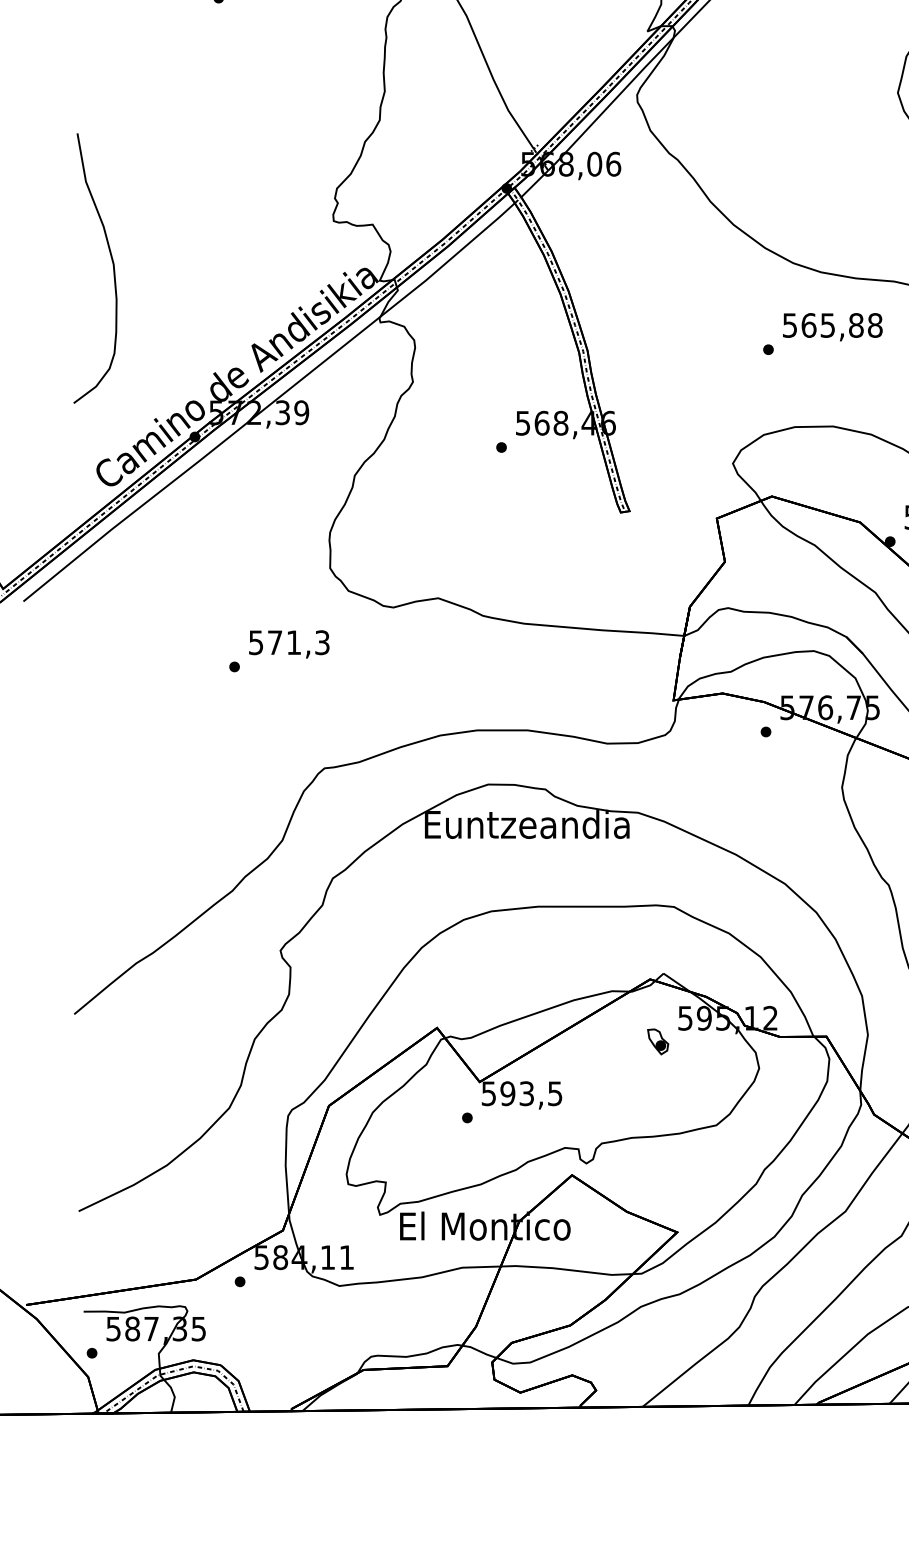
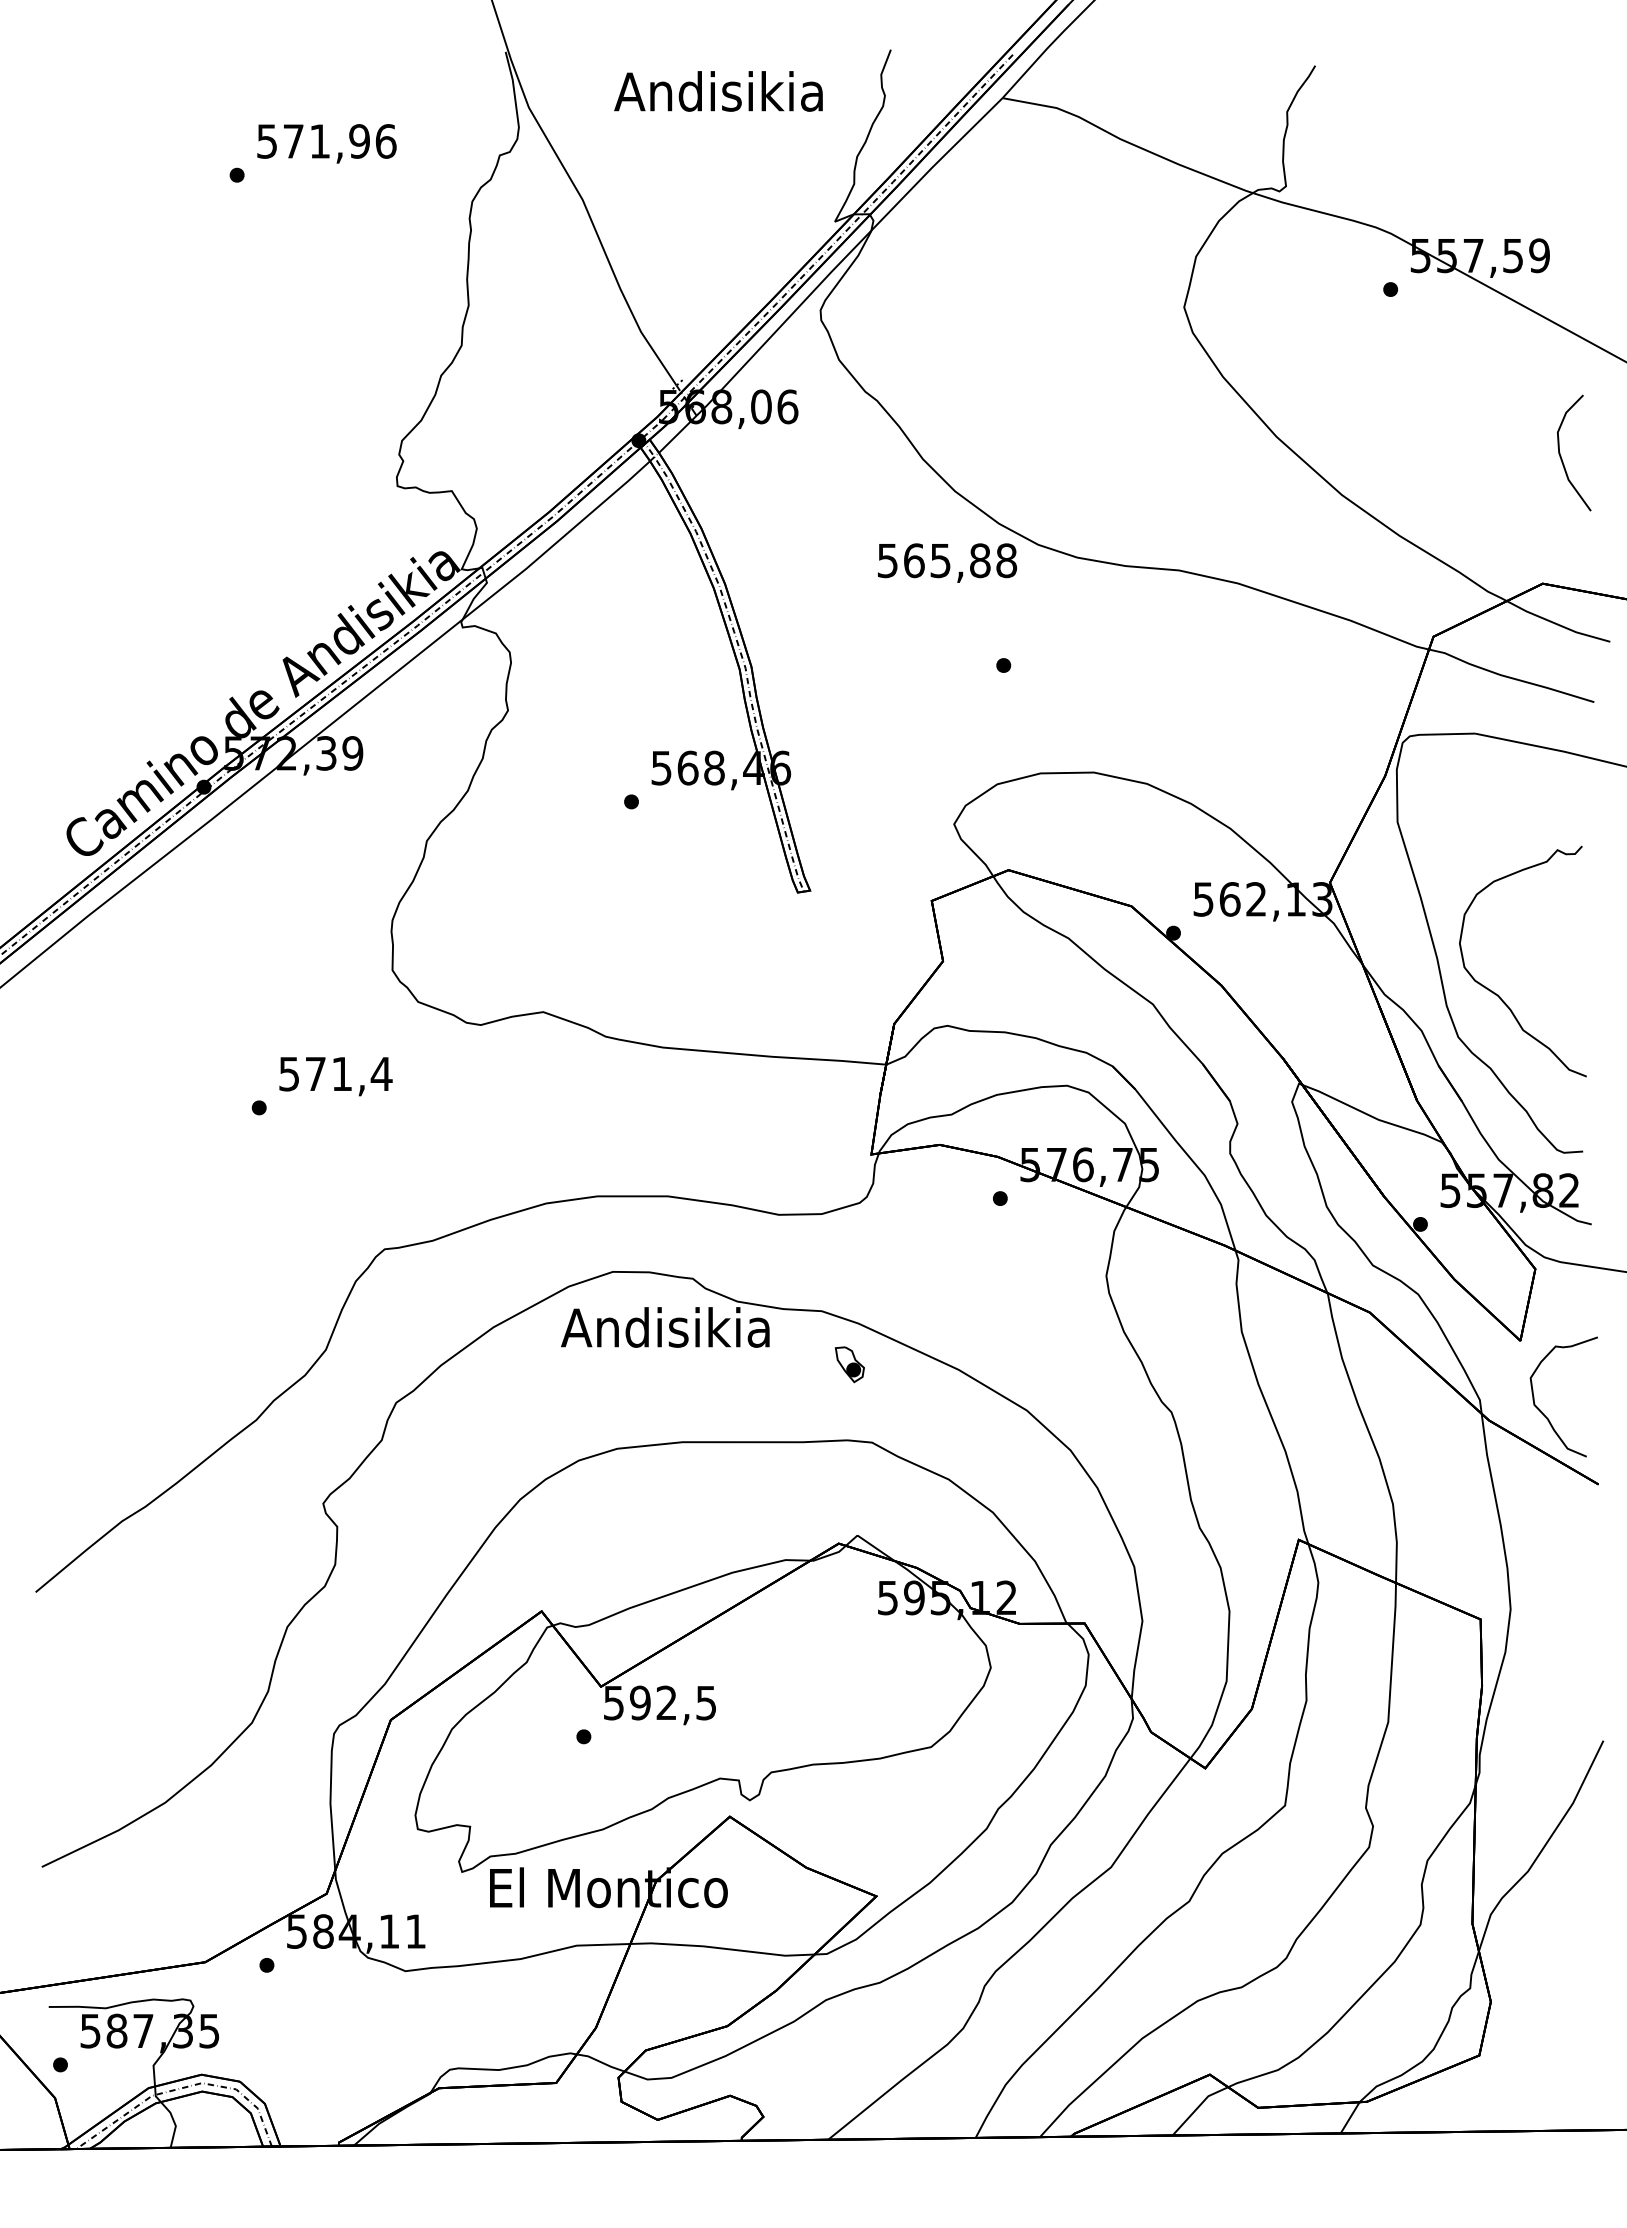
curve: (112, 265) -> (89, 548), removed
text: (832, 326) -> (947, 562), moved
text: (322, 642) -> (381, 1073), 571,3 -> 571,4
text: (527, 824) -> (667, 1327), Euntzeandia -> Andisikia
part: (657, 1041) -> (849, 1364), moved
text: (526, 1093) -> (666, 1702), 593,5 -> 592,5

